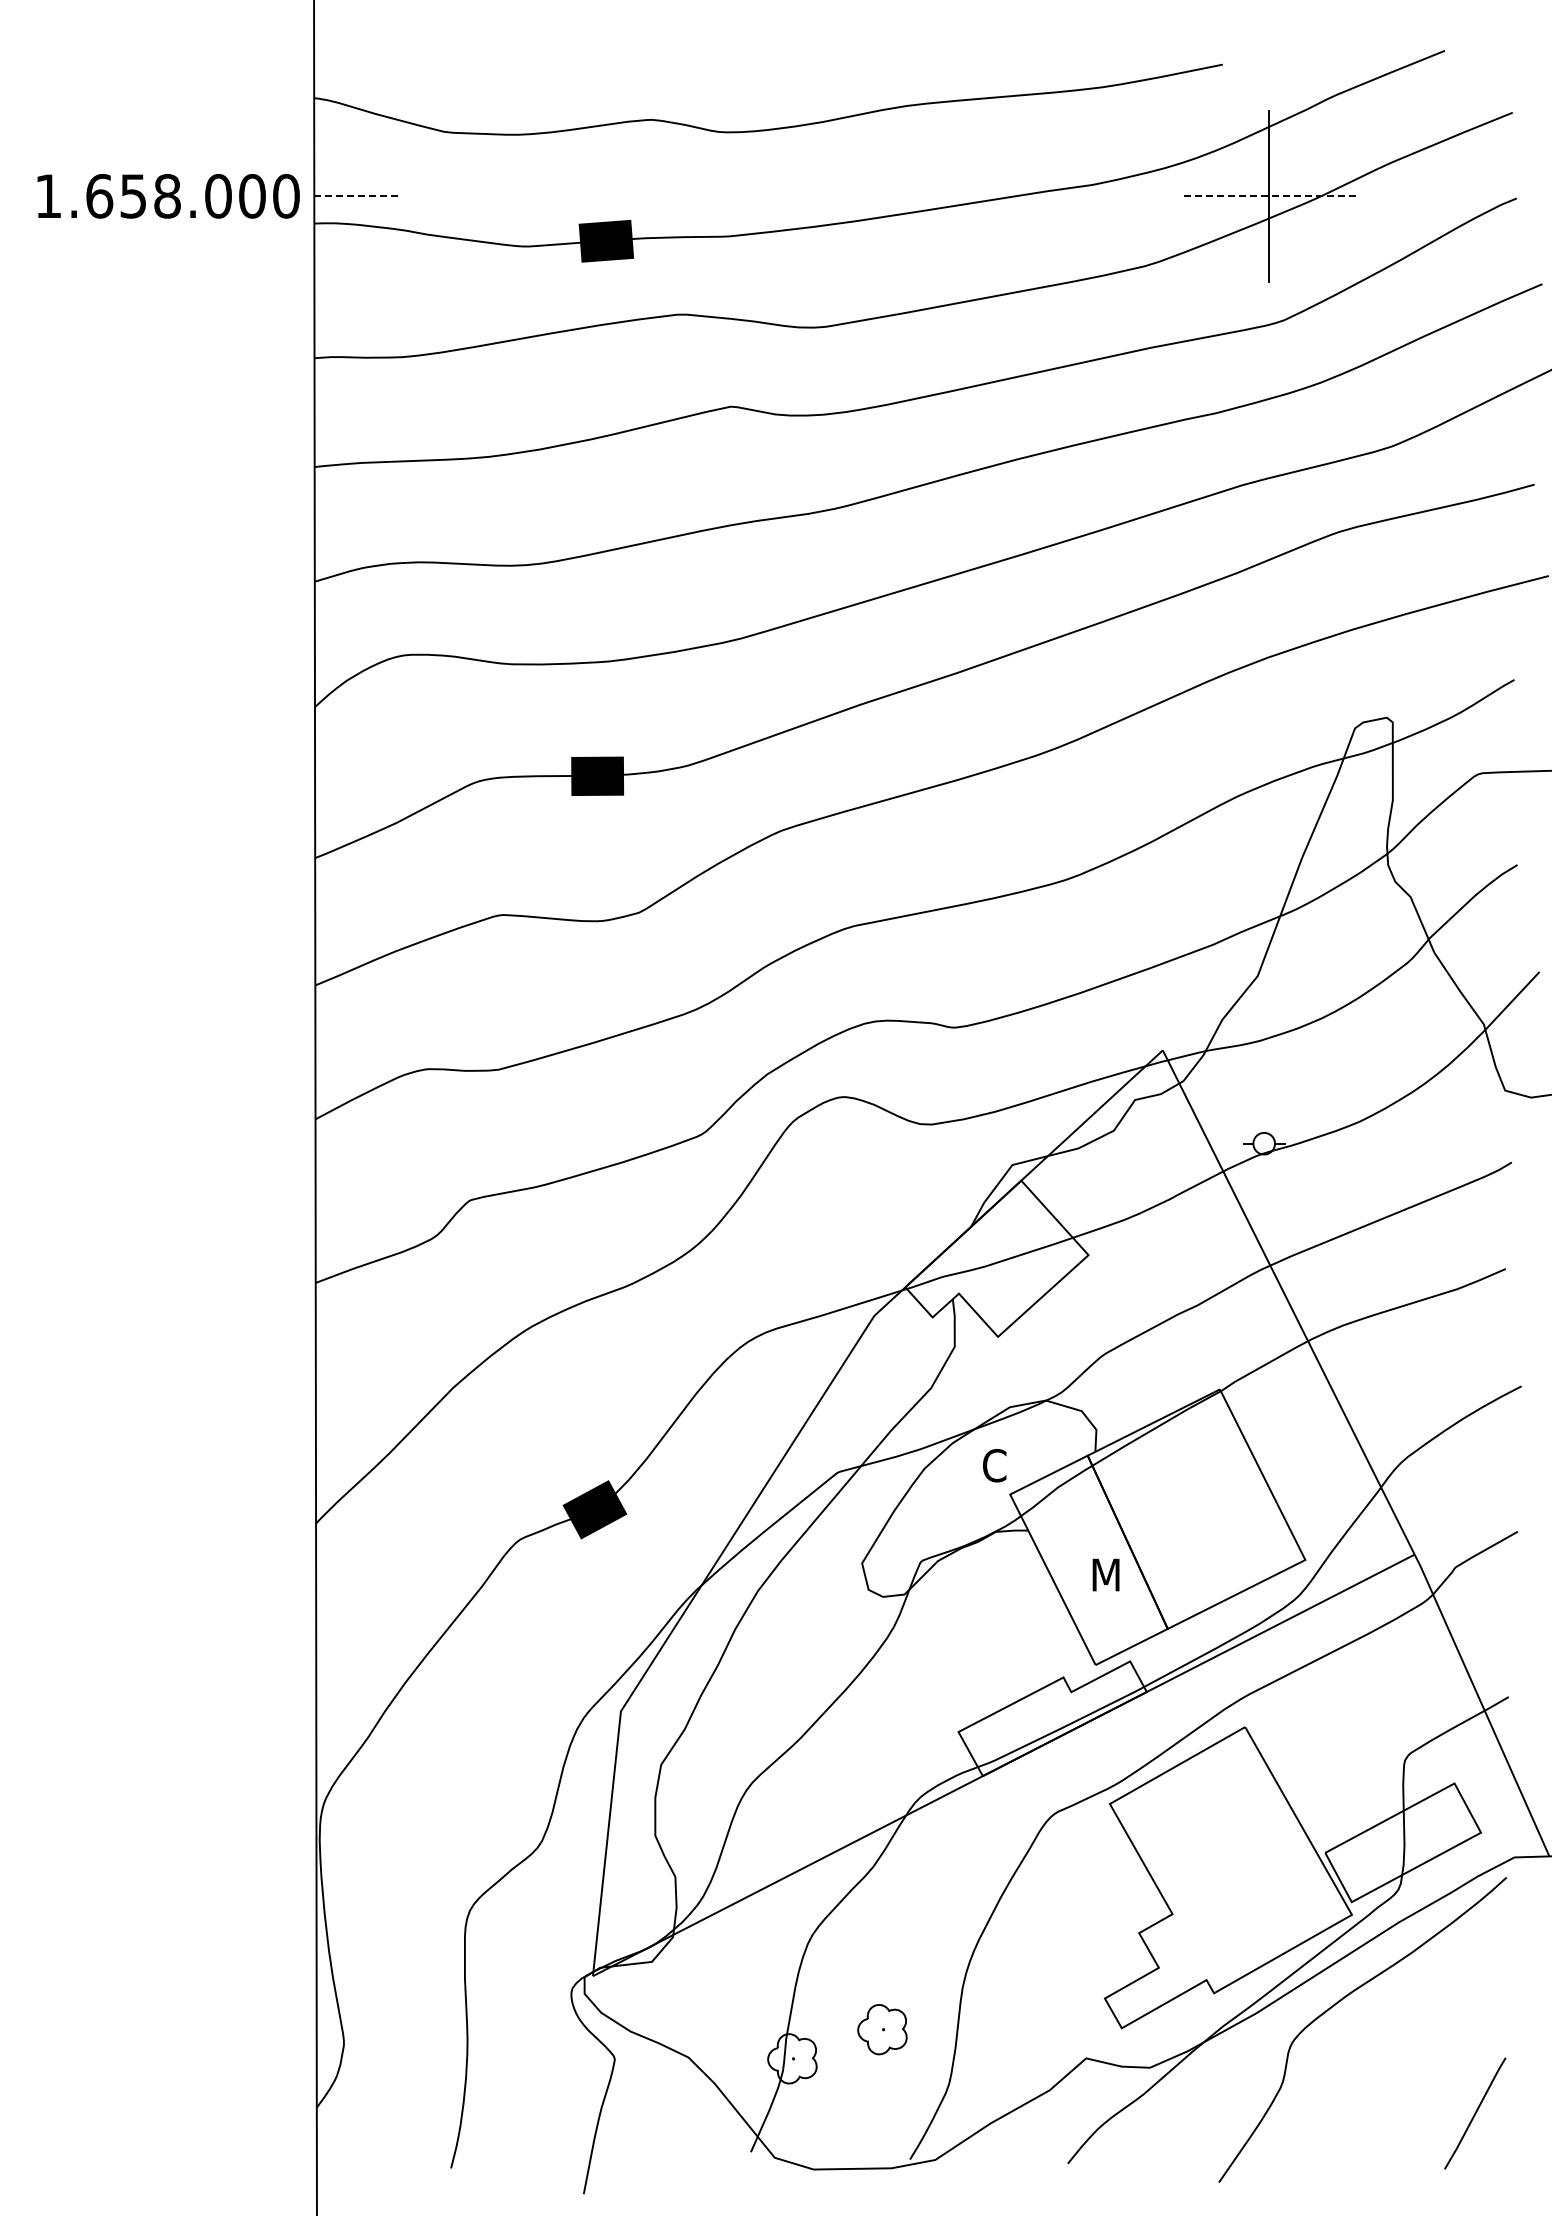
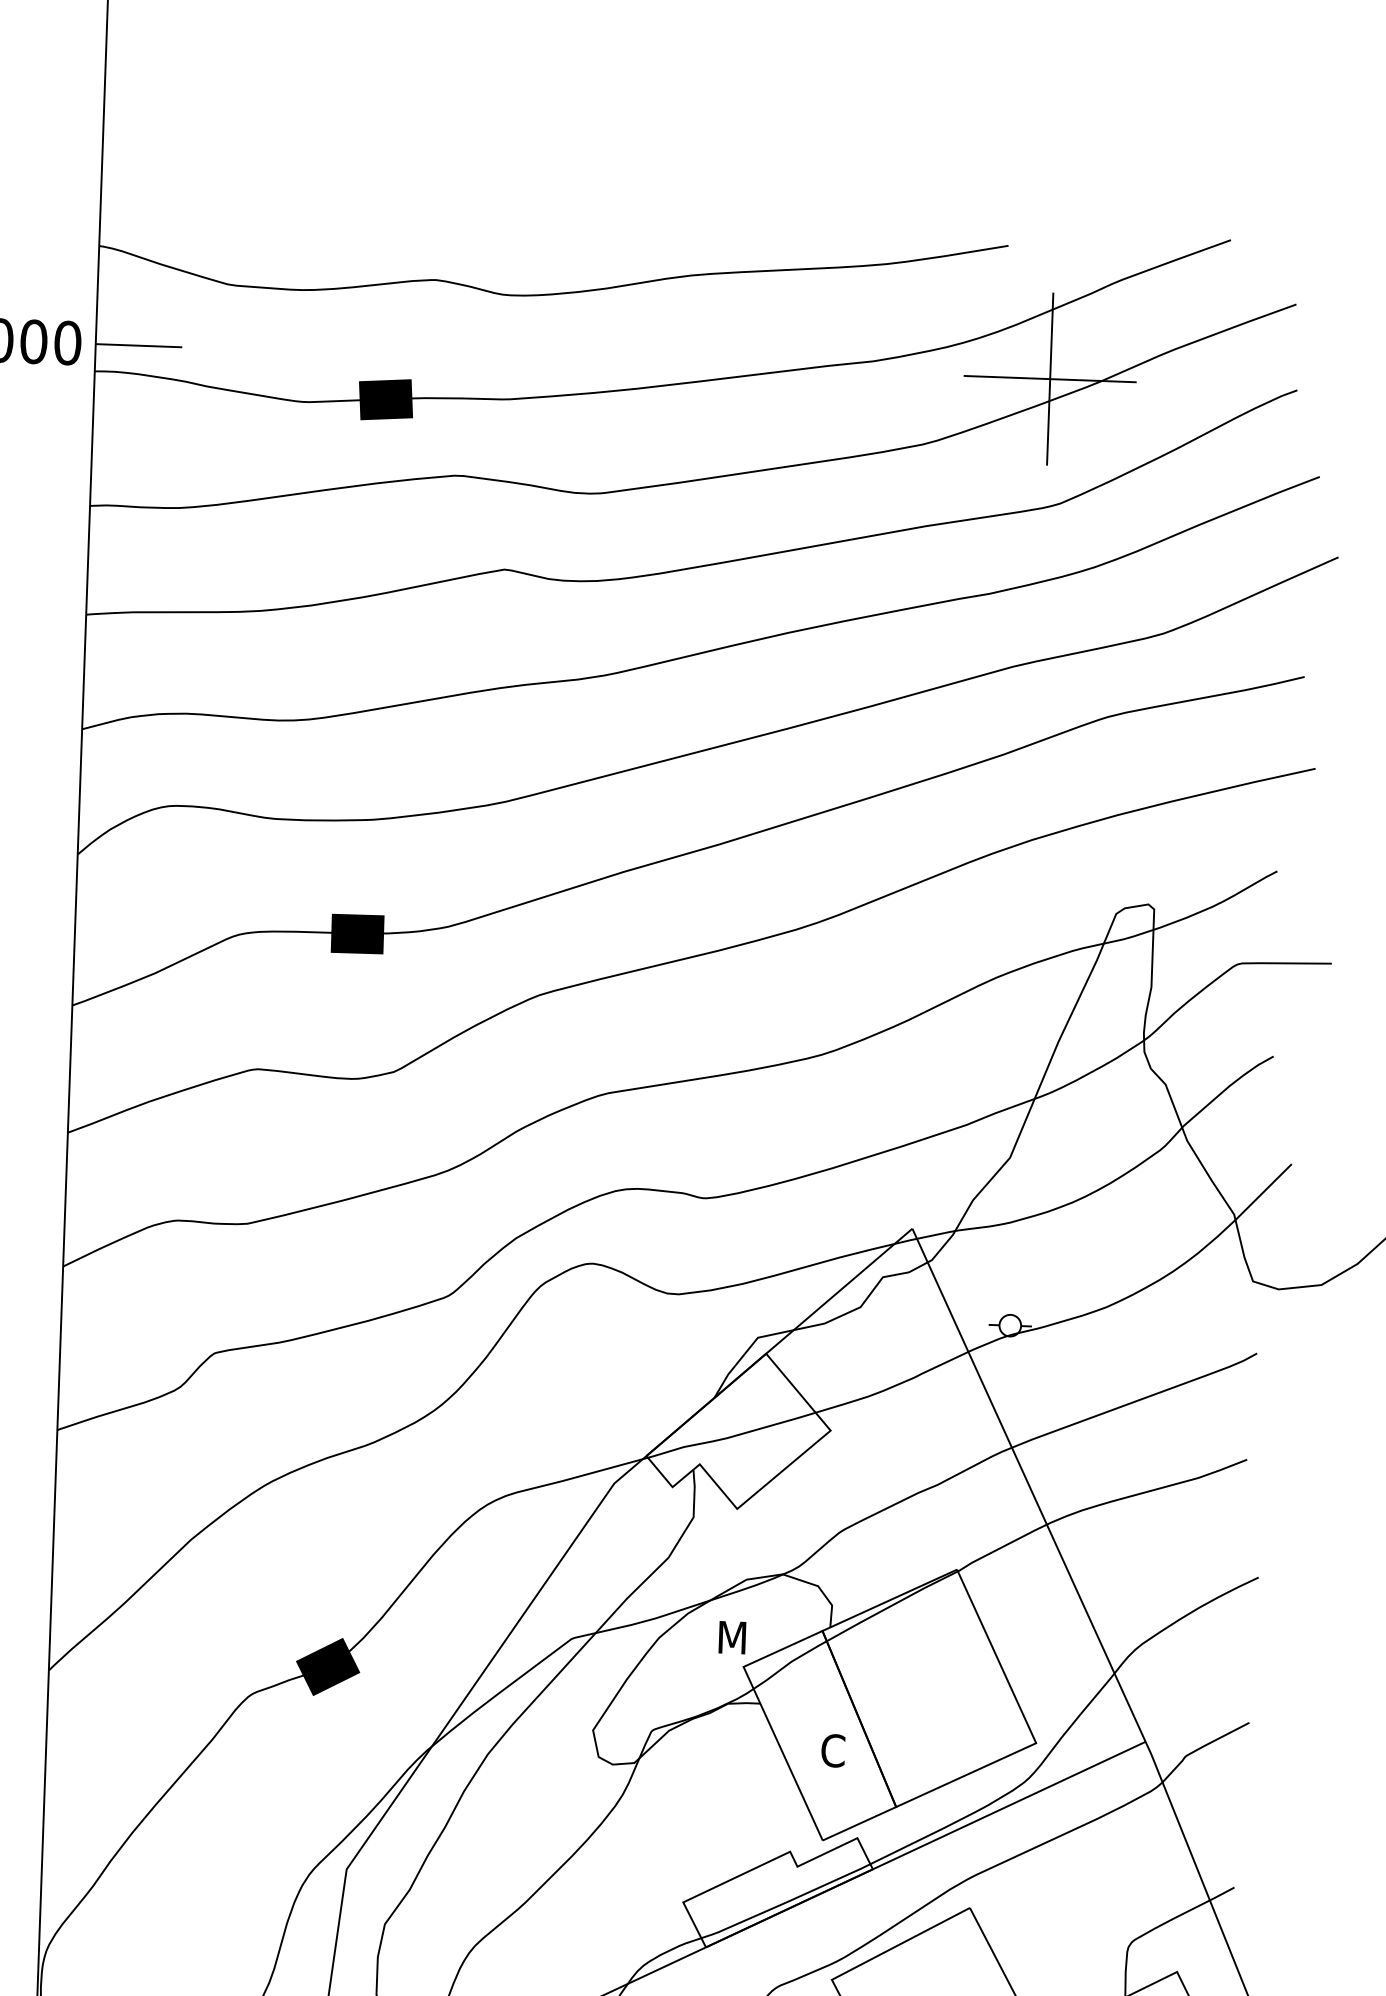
line: (358, 196) -> (139, 345), dashed -> solid
line: (1269, 196) -> (1050, 379), dashed -> solid
text: (997, 1465) -> (731, 1637), C -> M
text: (1105, 1574) -> (835, 1750), M -> C

